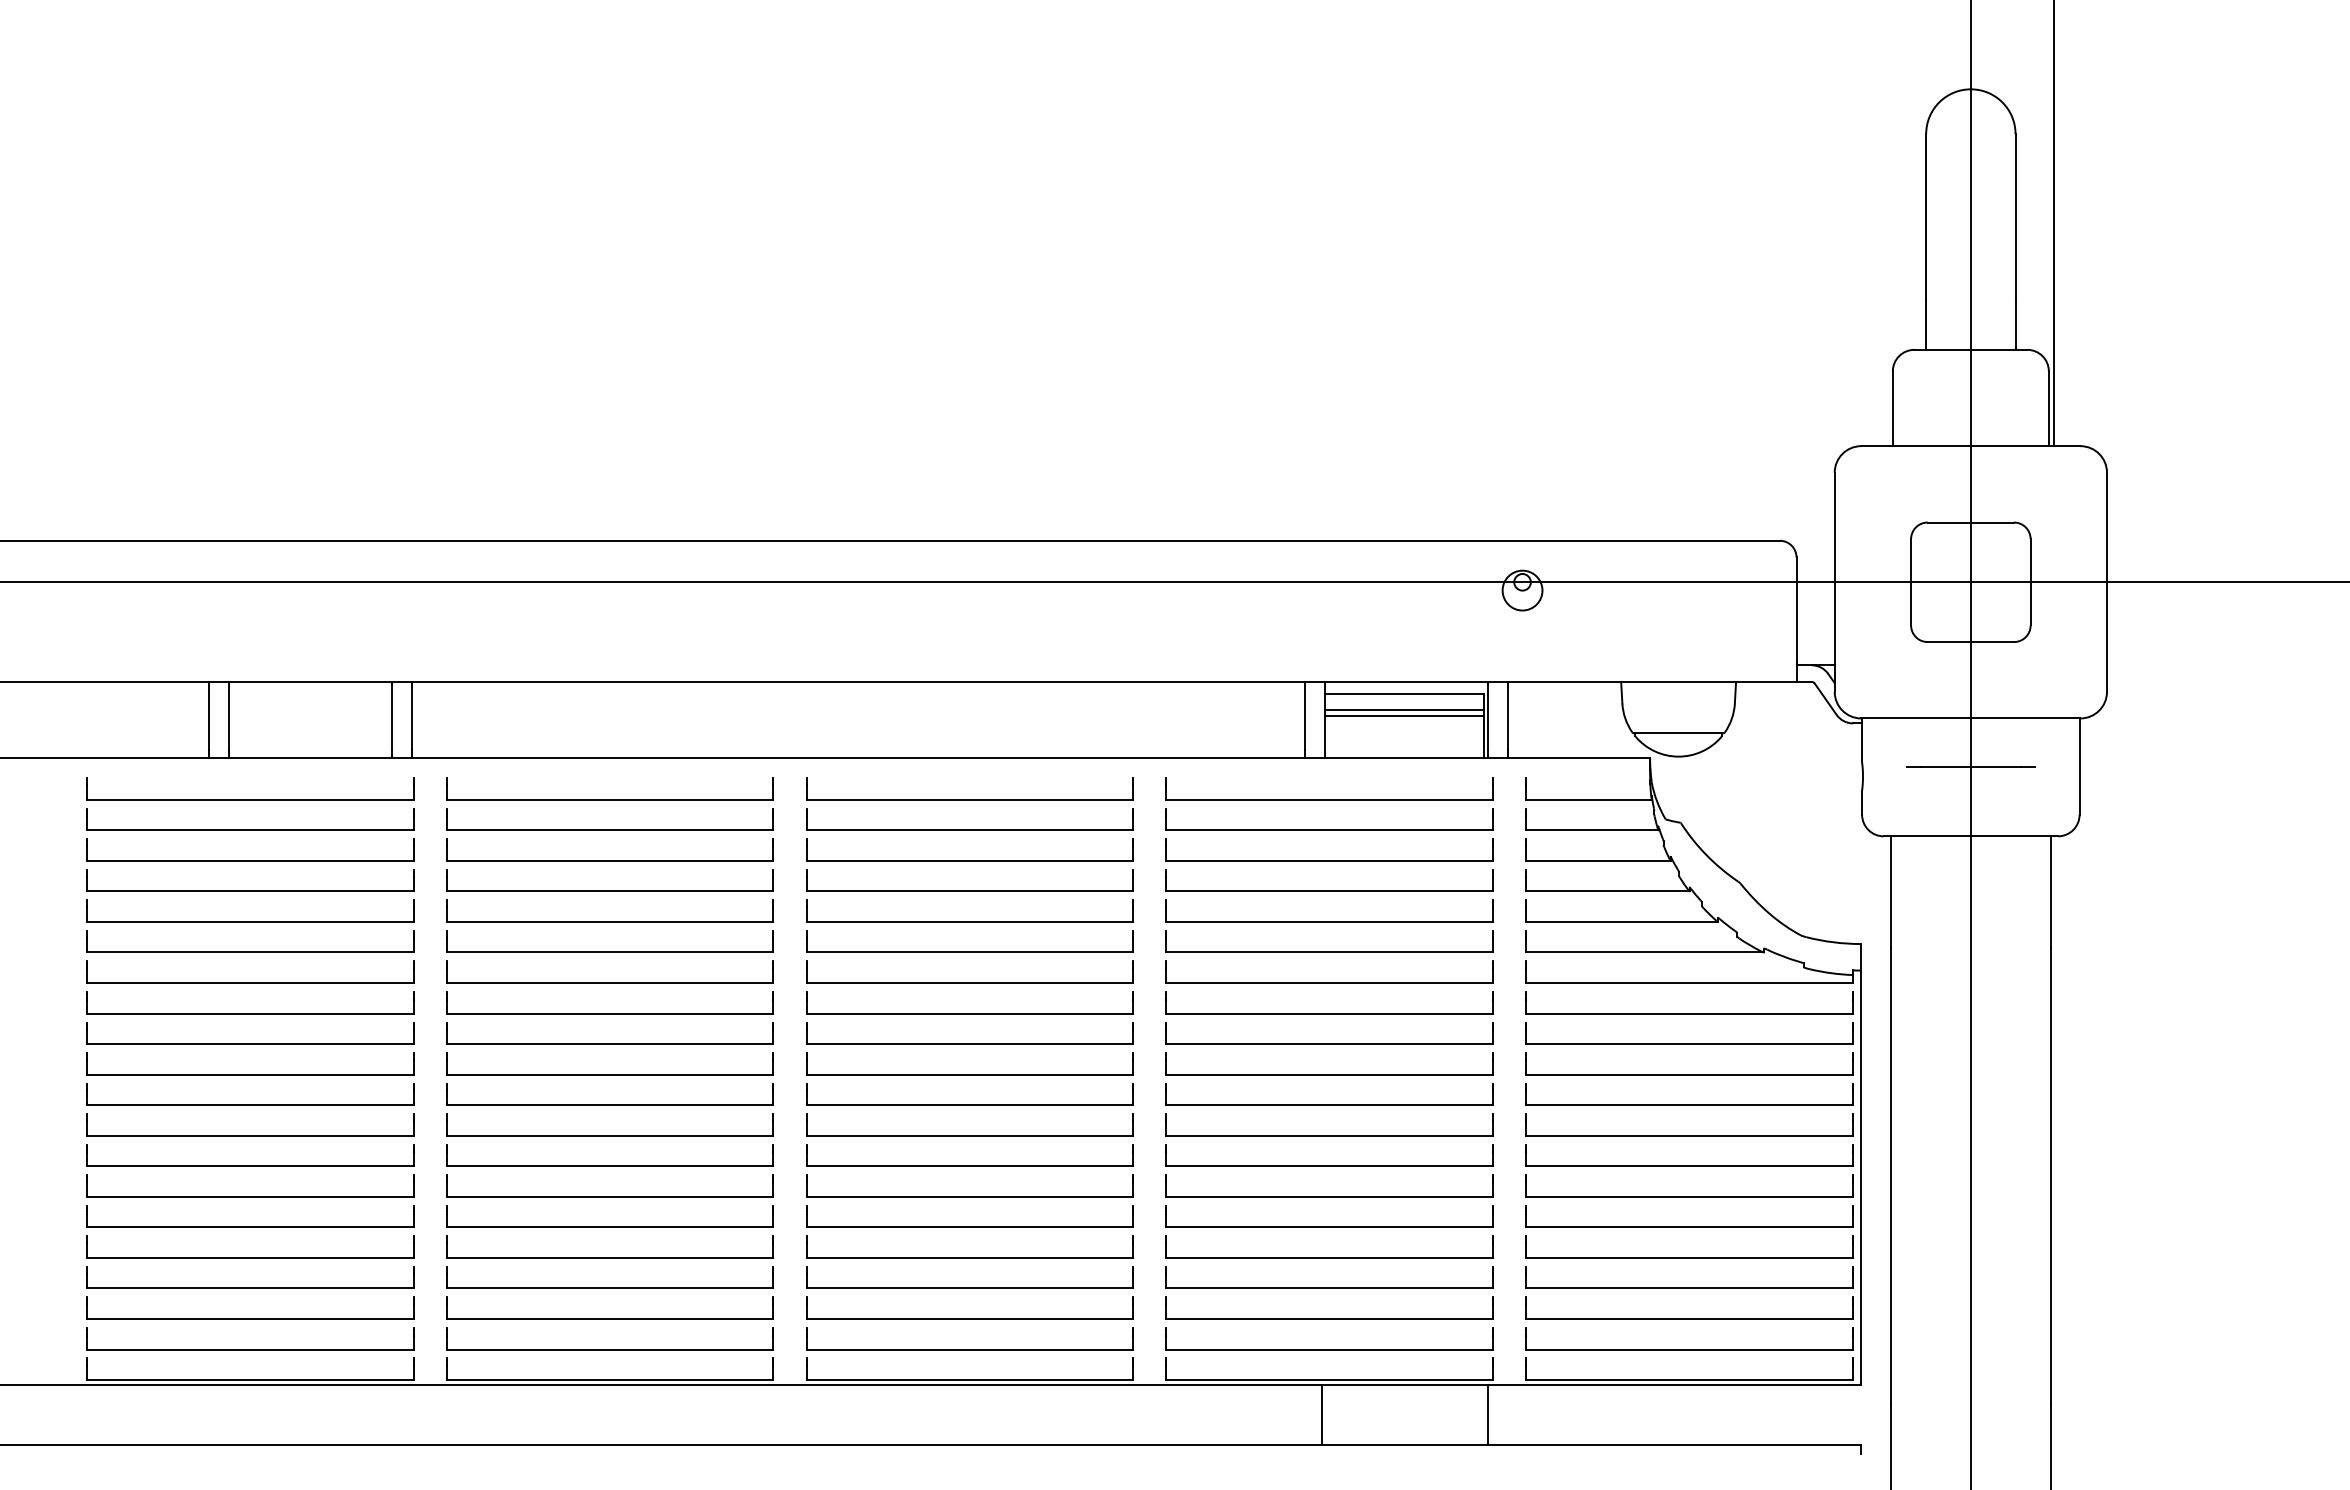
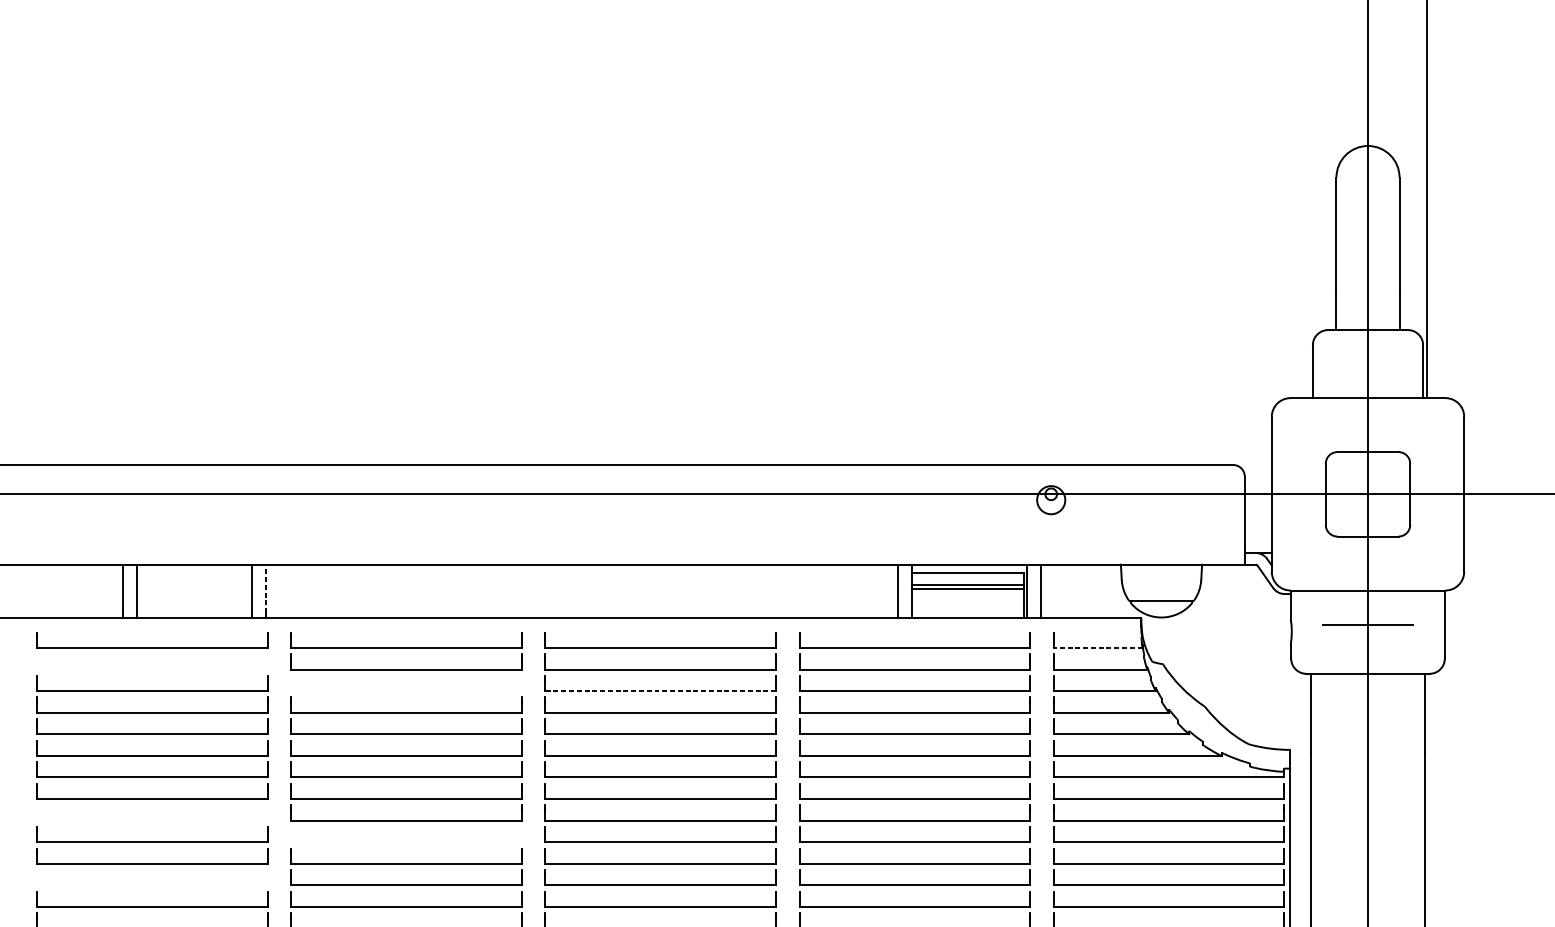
line: (411, 715) -> (266, 588), solid -> dashed
line: (1588, 799) -> (1097, 647), solid -> dashed
part: (250, 829) -> (152, 668), removed
part: (609, 860) -> (406, 690), removed
line: (969, 860) -> (660, 690), solid -> dashed
part: (250, 1043) -> (152, 820), removed
part: (609, 1074) -> (406, 842), removed
part: (250, 1135) -> (152, 885), removed

